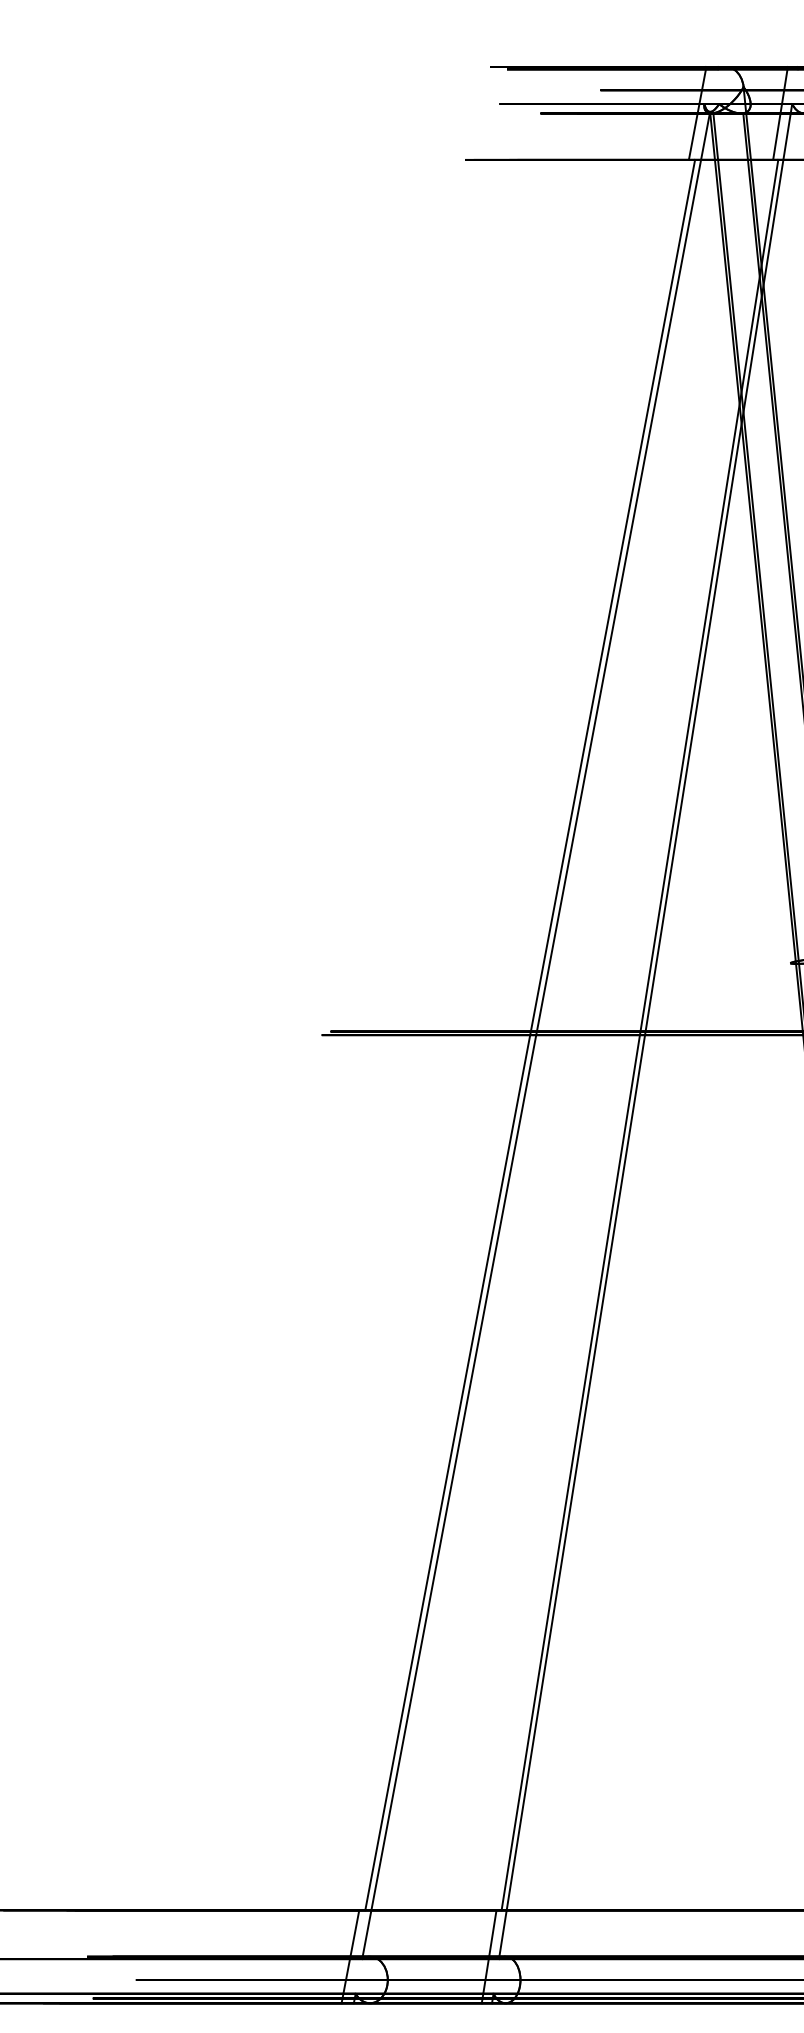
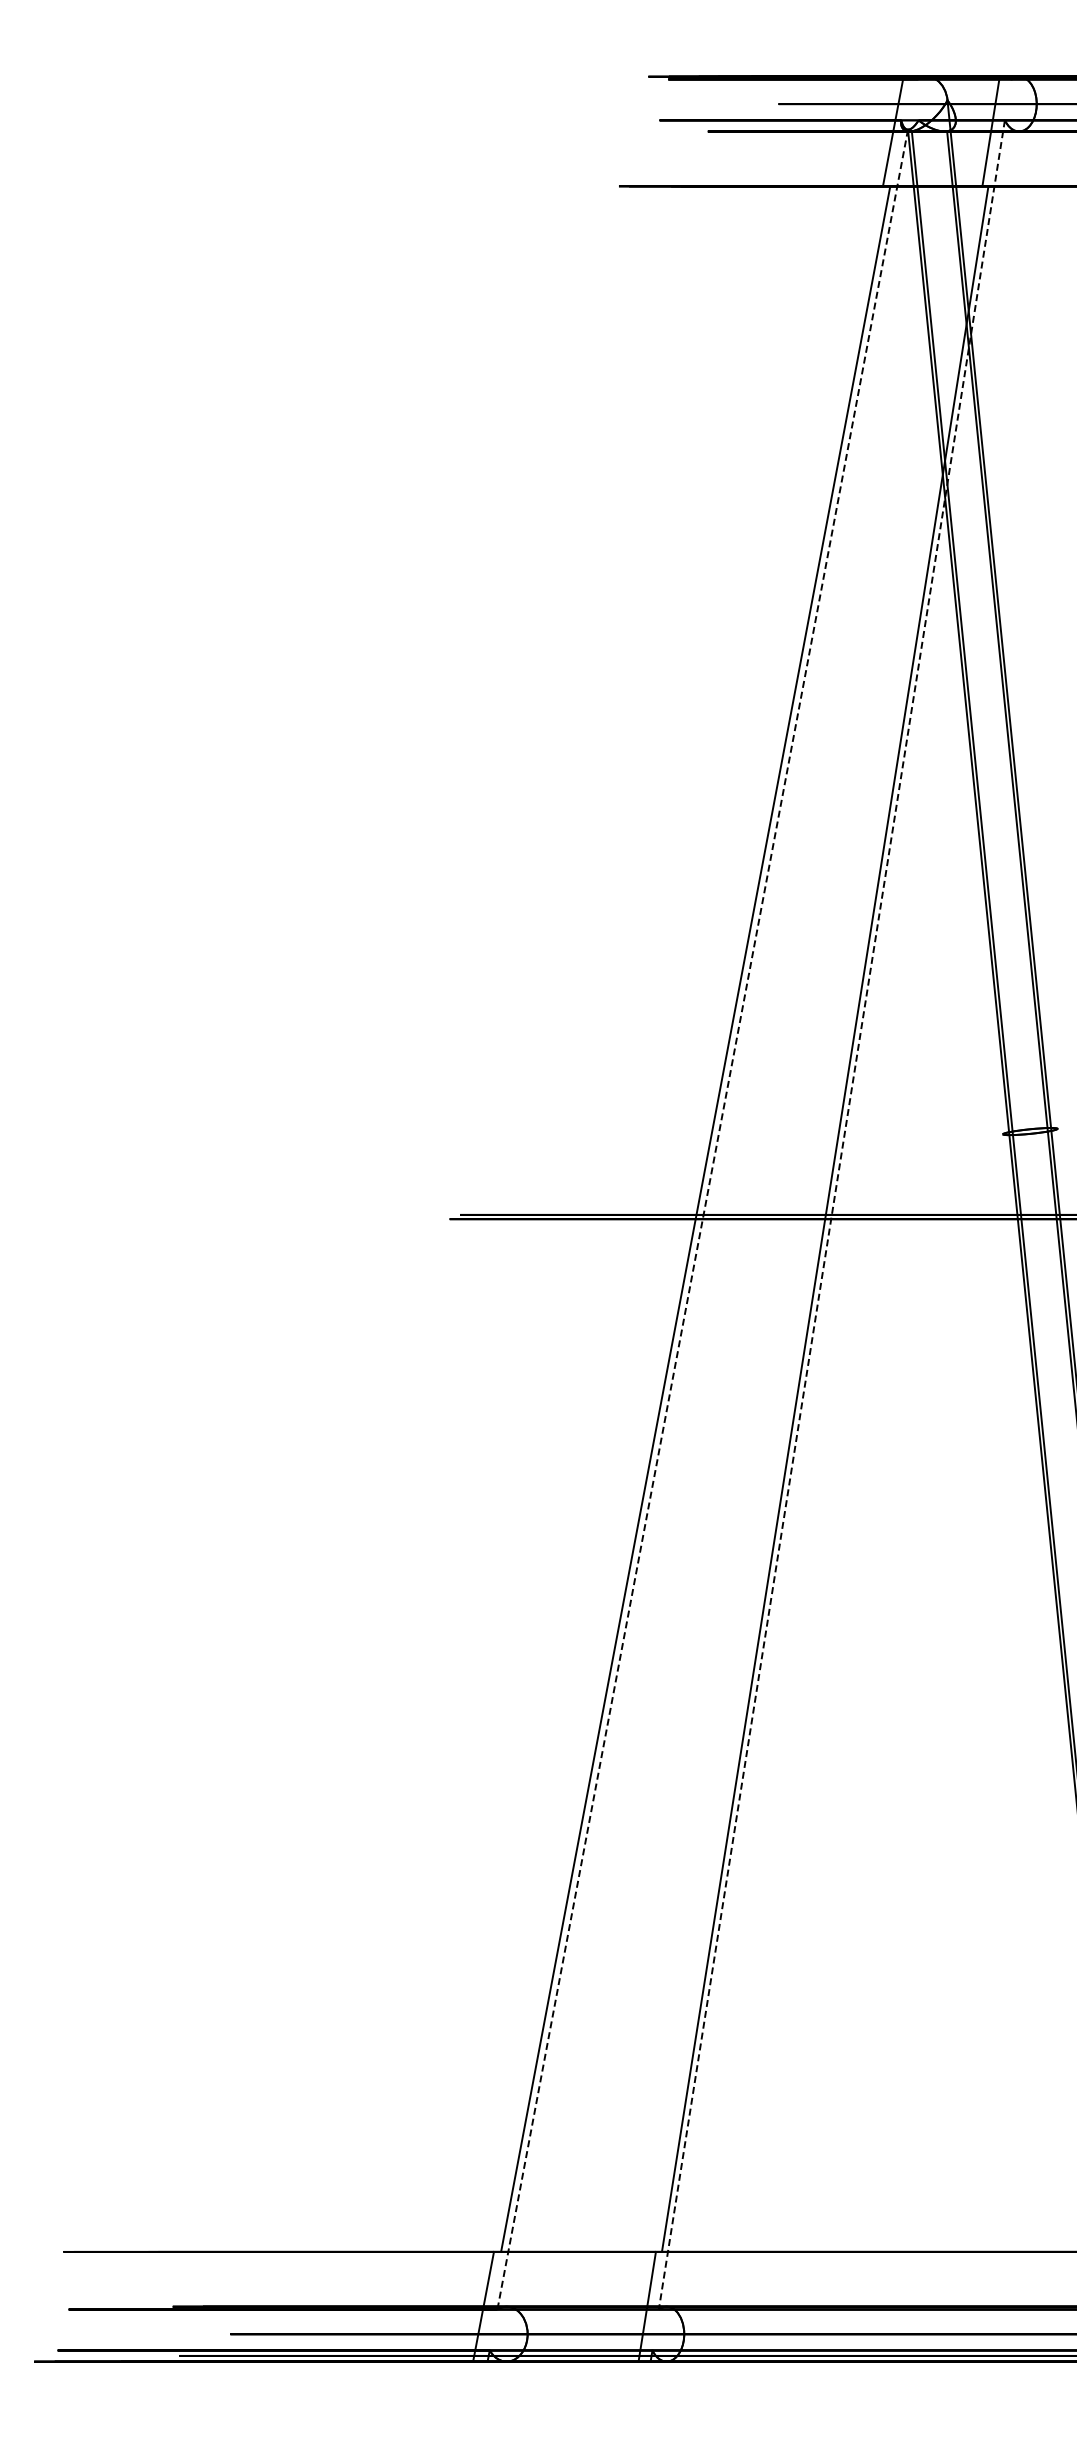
line: (645, 1032) -> (831, 1215), solid -> dashed
line: (535, 1036) -> (702, 1220), solid -> dashed

